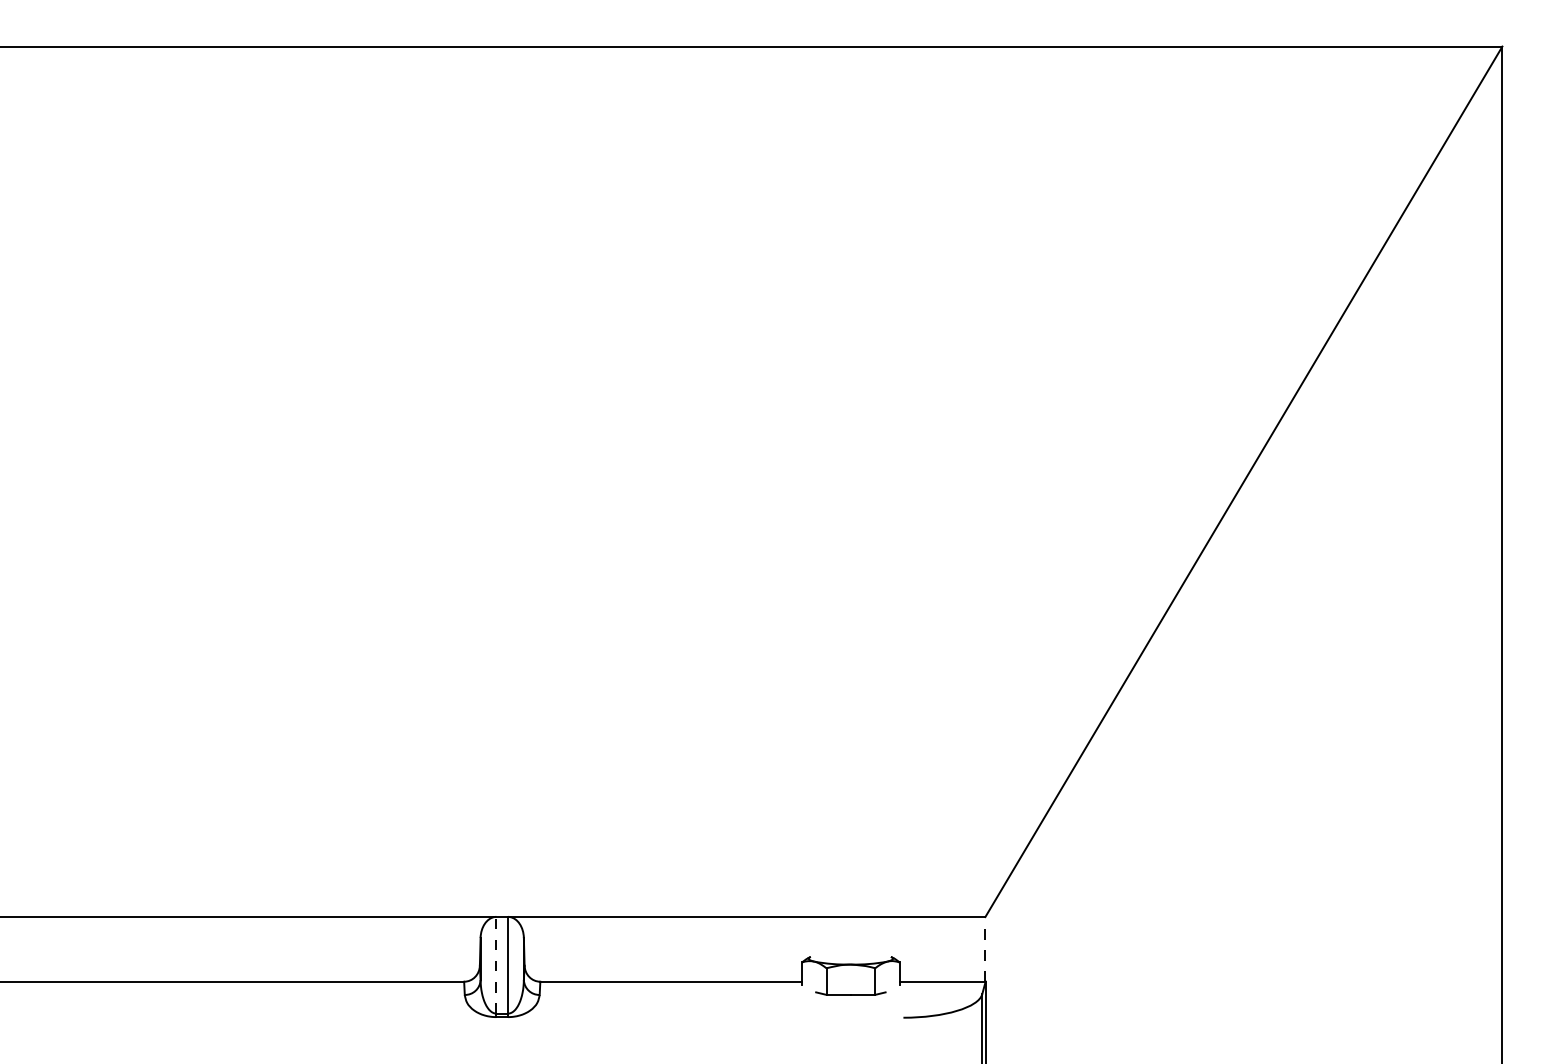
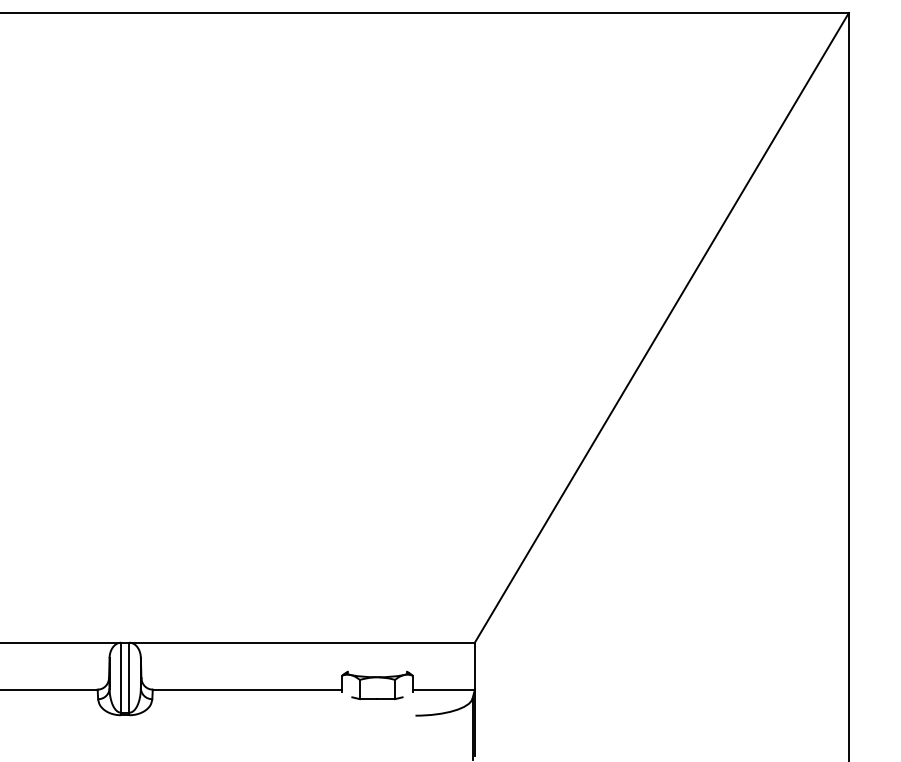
line: (985, 948) -> (474, 665), dashed -> solid
line: (496, 964) -> (121, 677), dashed -> solid

